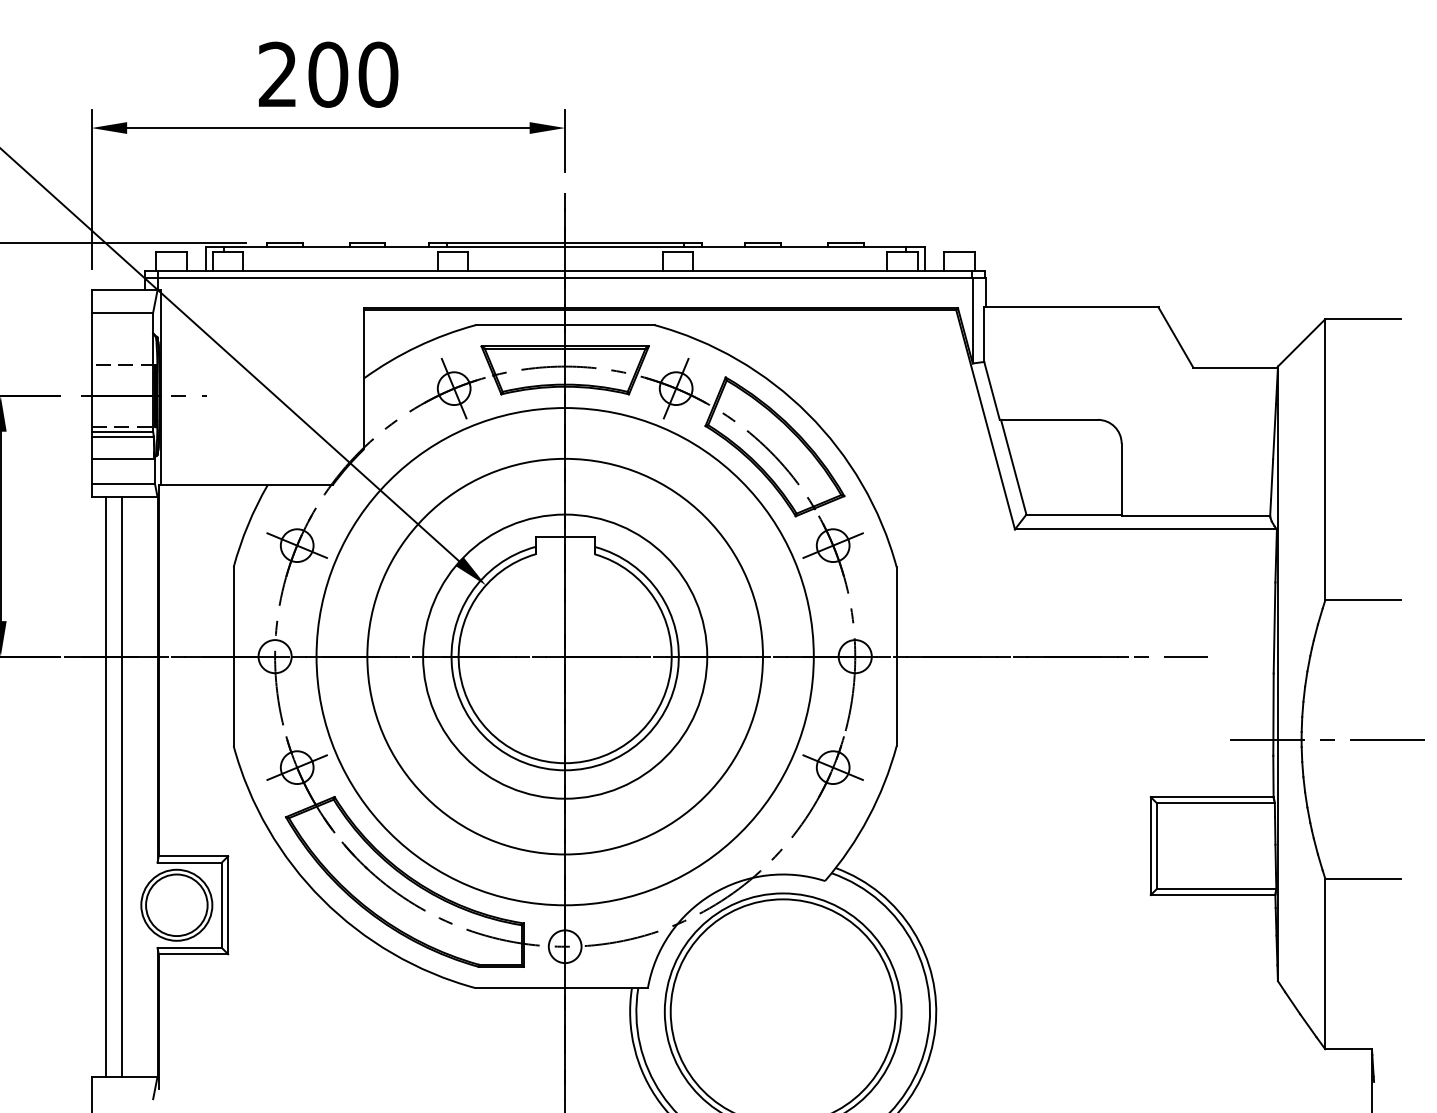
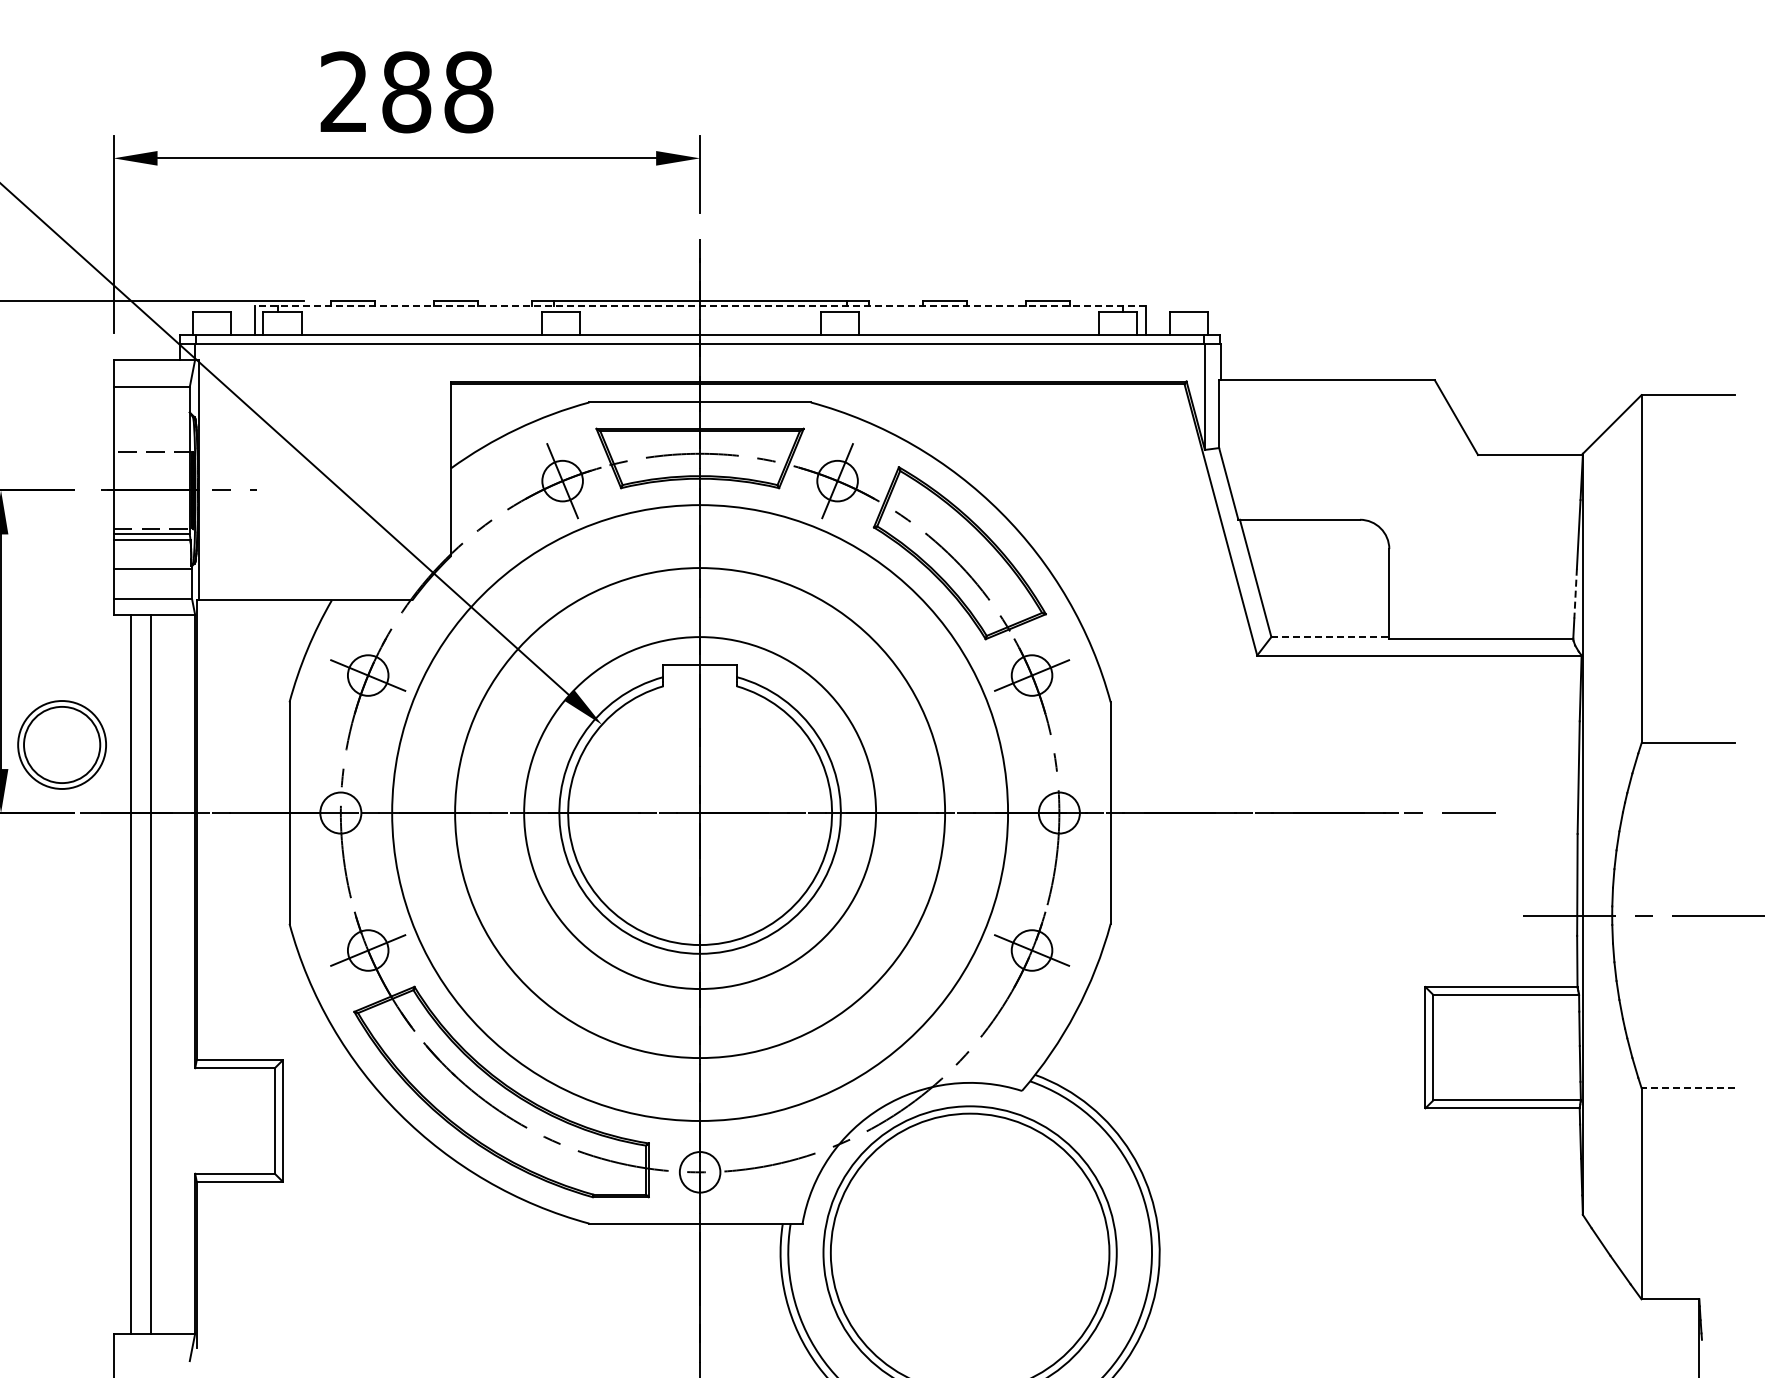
text: (353, 74) -> (437, 92), 200 -> 288
line: (565, 246) -> (700, 305), solid -> dashed
line: (1271, 479) -> (1575, 593), solid -> dashed
line: (1074, 514) -> (1330, 637), solid -> dashed
line: (1363, 878) -> (1688, 1087), solid -> dashed
part: (176, 904) -> (61, 744), moved

